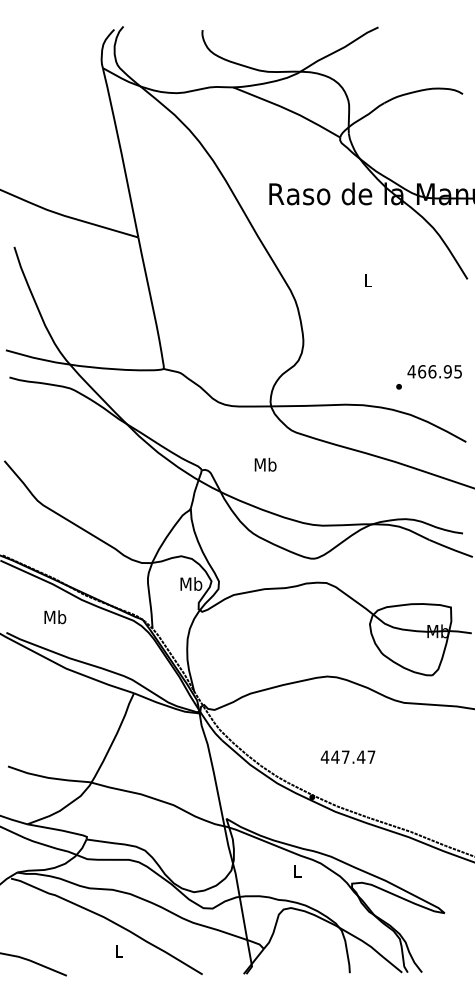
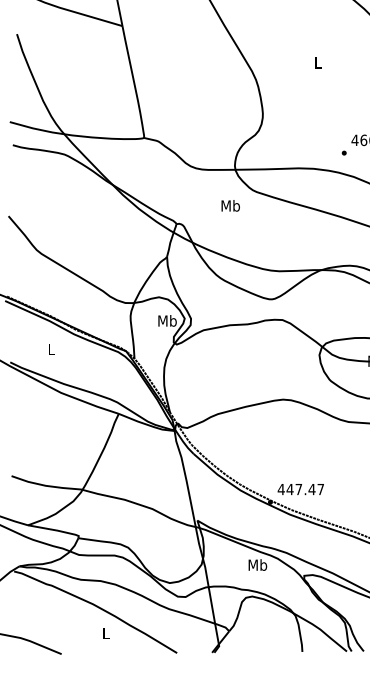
text: (265, 464) -> (230, 205), moved
text: (55, 617) -> (51, 349), Mb -> L
text: (347, 756) -> (300, 488), moved
text: (297, 870) -> (257, 564), L -> Mb

